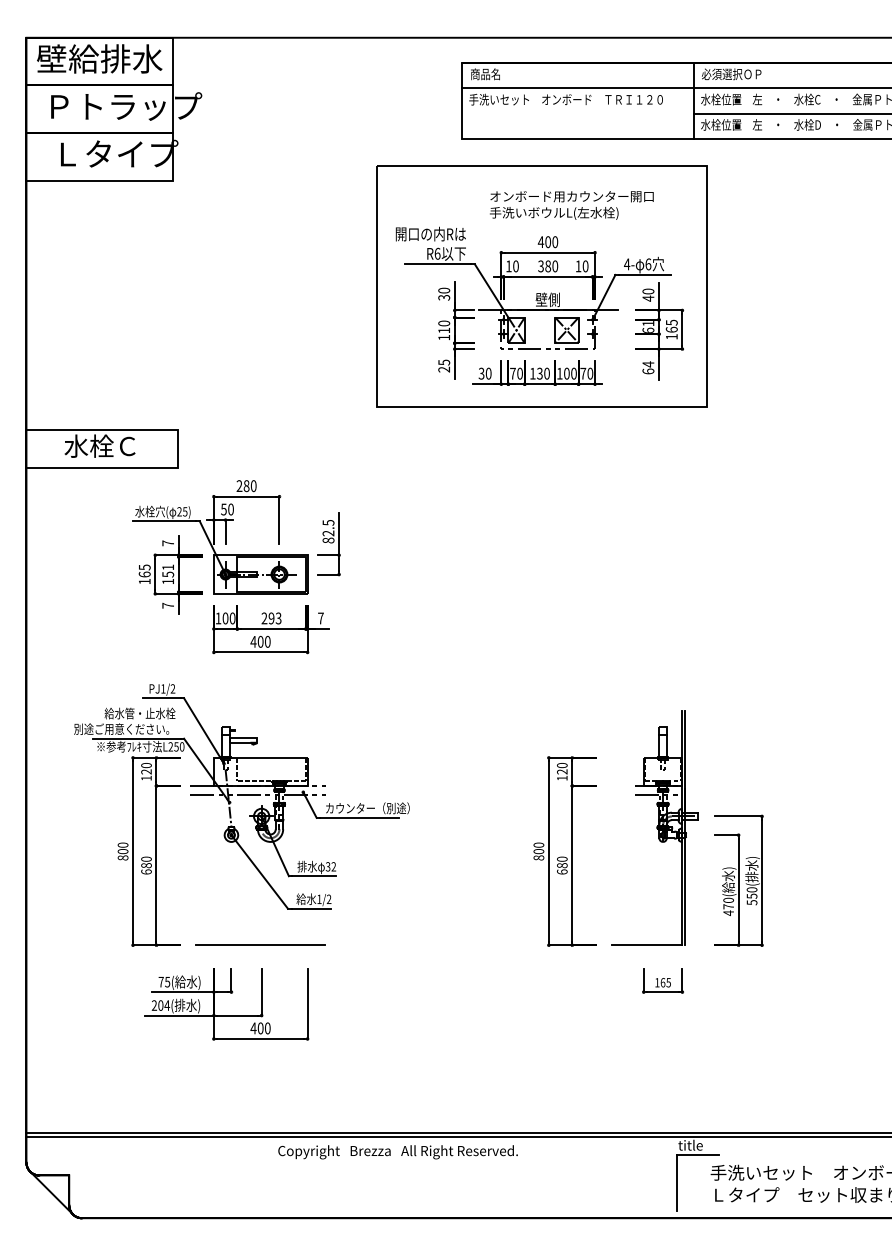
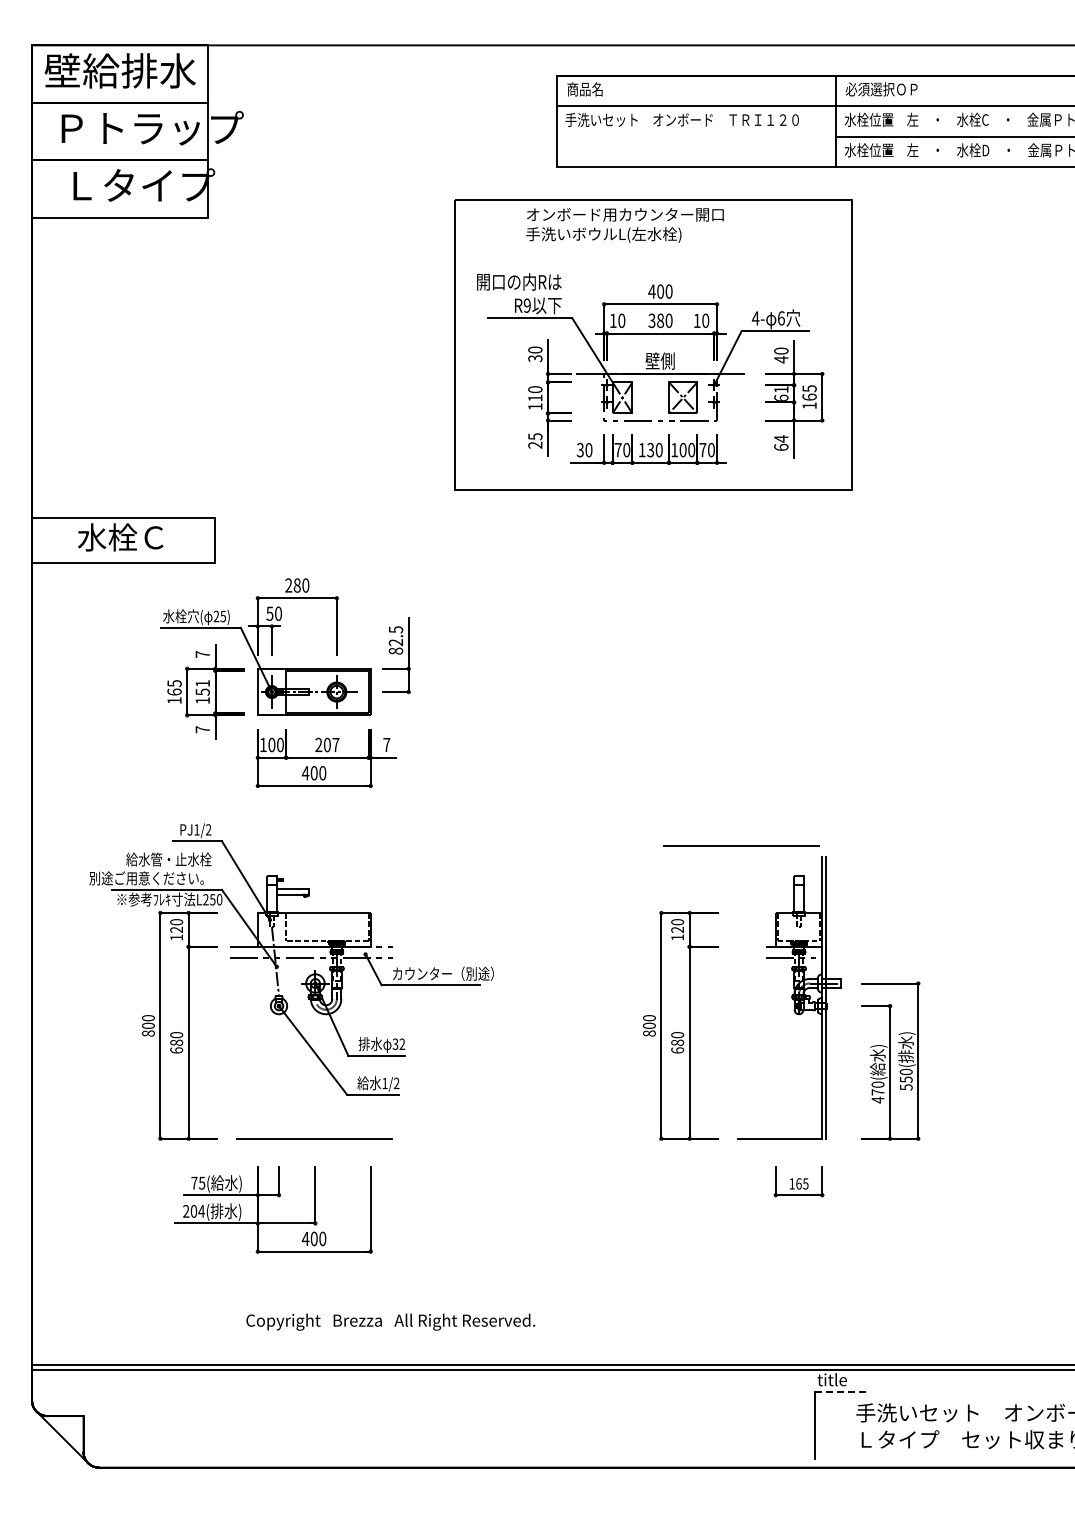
text: (571, 205) -> (624, 225), moved
text: (436, 253) -> (526, 305), R6 -> R9
text: (275, 618) -> (331, 744), 293 -> 207
line: (615, 701) -> (741, 845), added
text: (397, 1151) -> (390, 1321), moved
line: (698, 1155) -> (841, 1391), solid -> dashed

